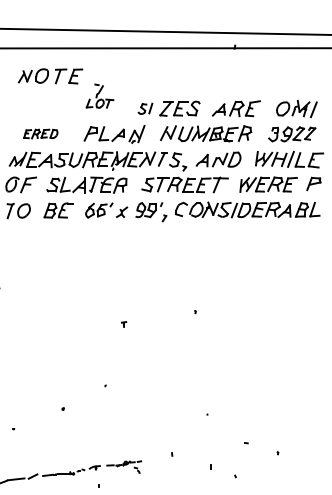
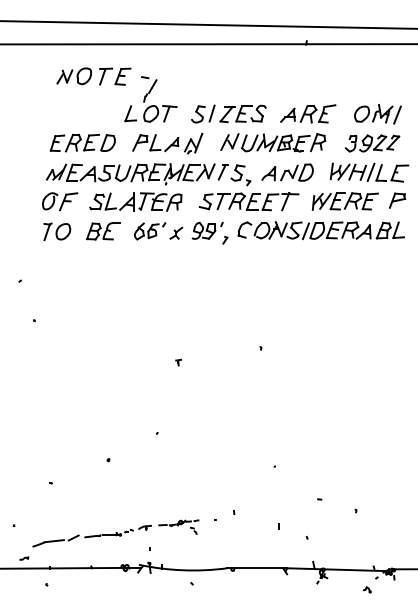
part: (99, 96) -> (150, 99), size x1.67
part: (145, 108) -> (203, 113), size x1.43
part: (40, 133) -> (82, 142), size x1.67

